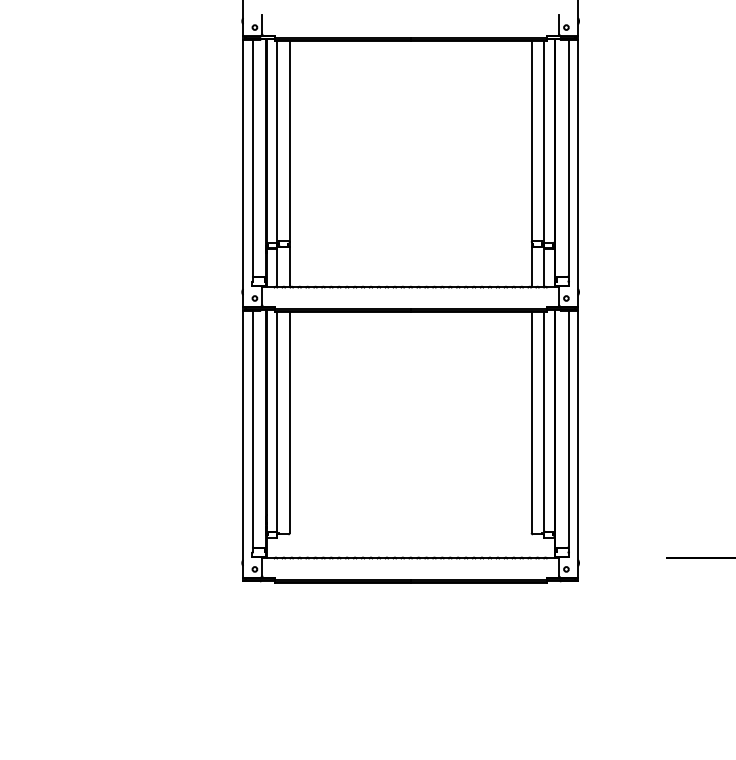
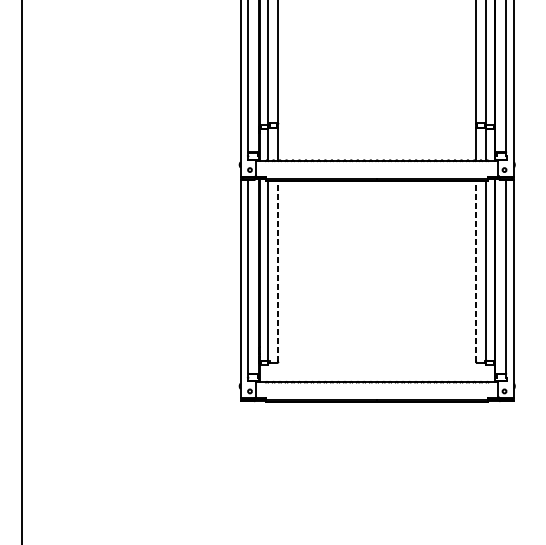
line: (289, 422) -> (278, 271), solid -> dashed
line: (531, 422) -> (475, 271), solid -> dashed

